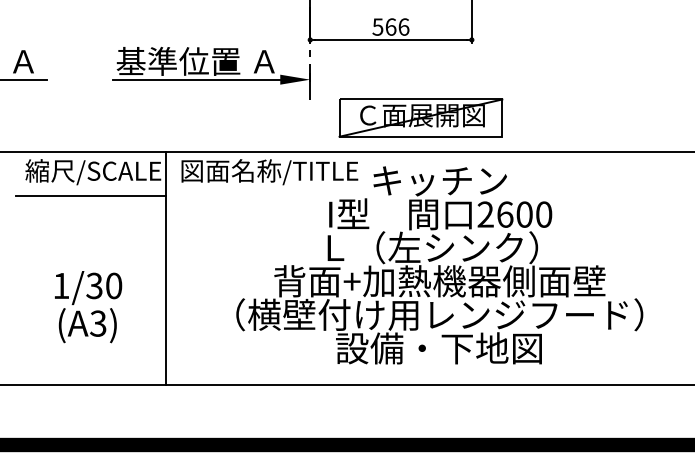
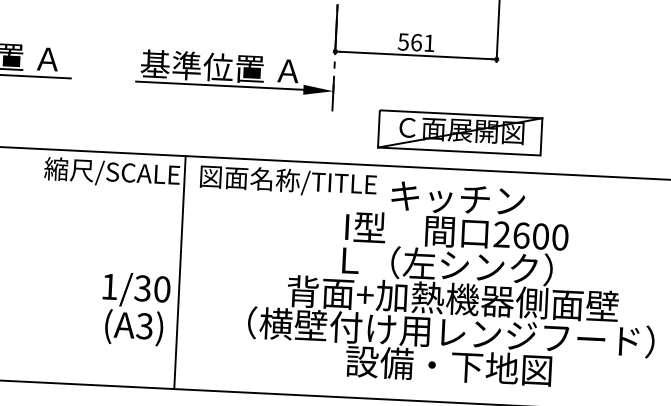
text: (403, 26) -> (429, 42), 566 -> 561
part: (420, 117) -> (459, 132), moved
line: (90, 195) -> (108, 196), removed
text: (88, 307) -> (135, 309), moved

